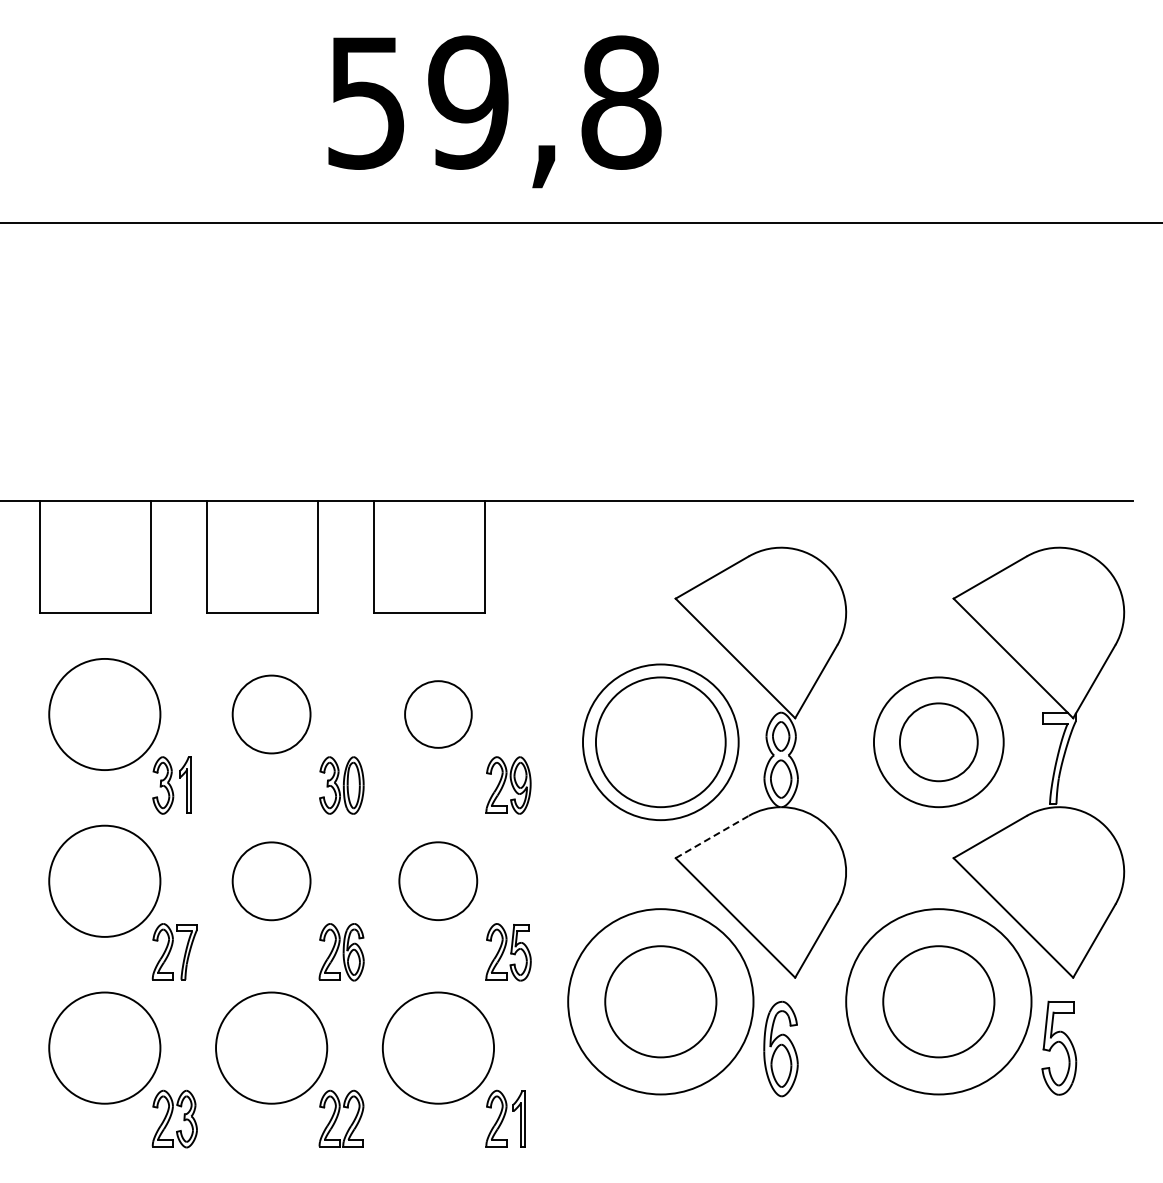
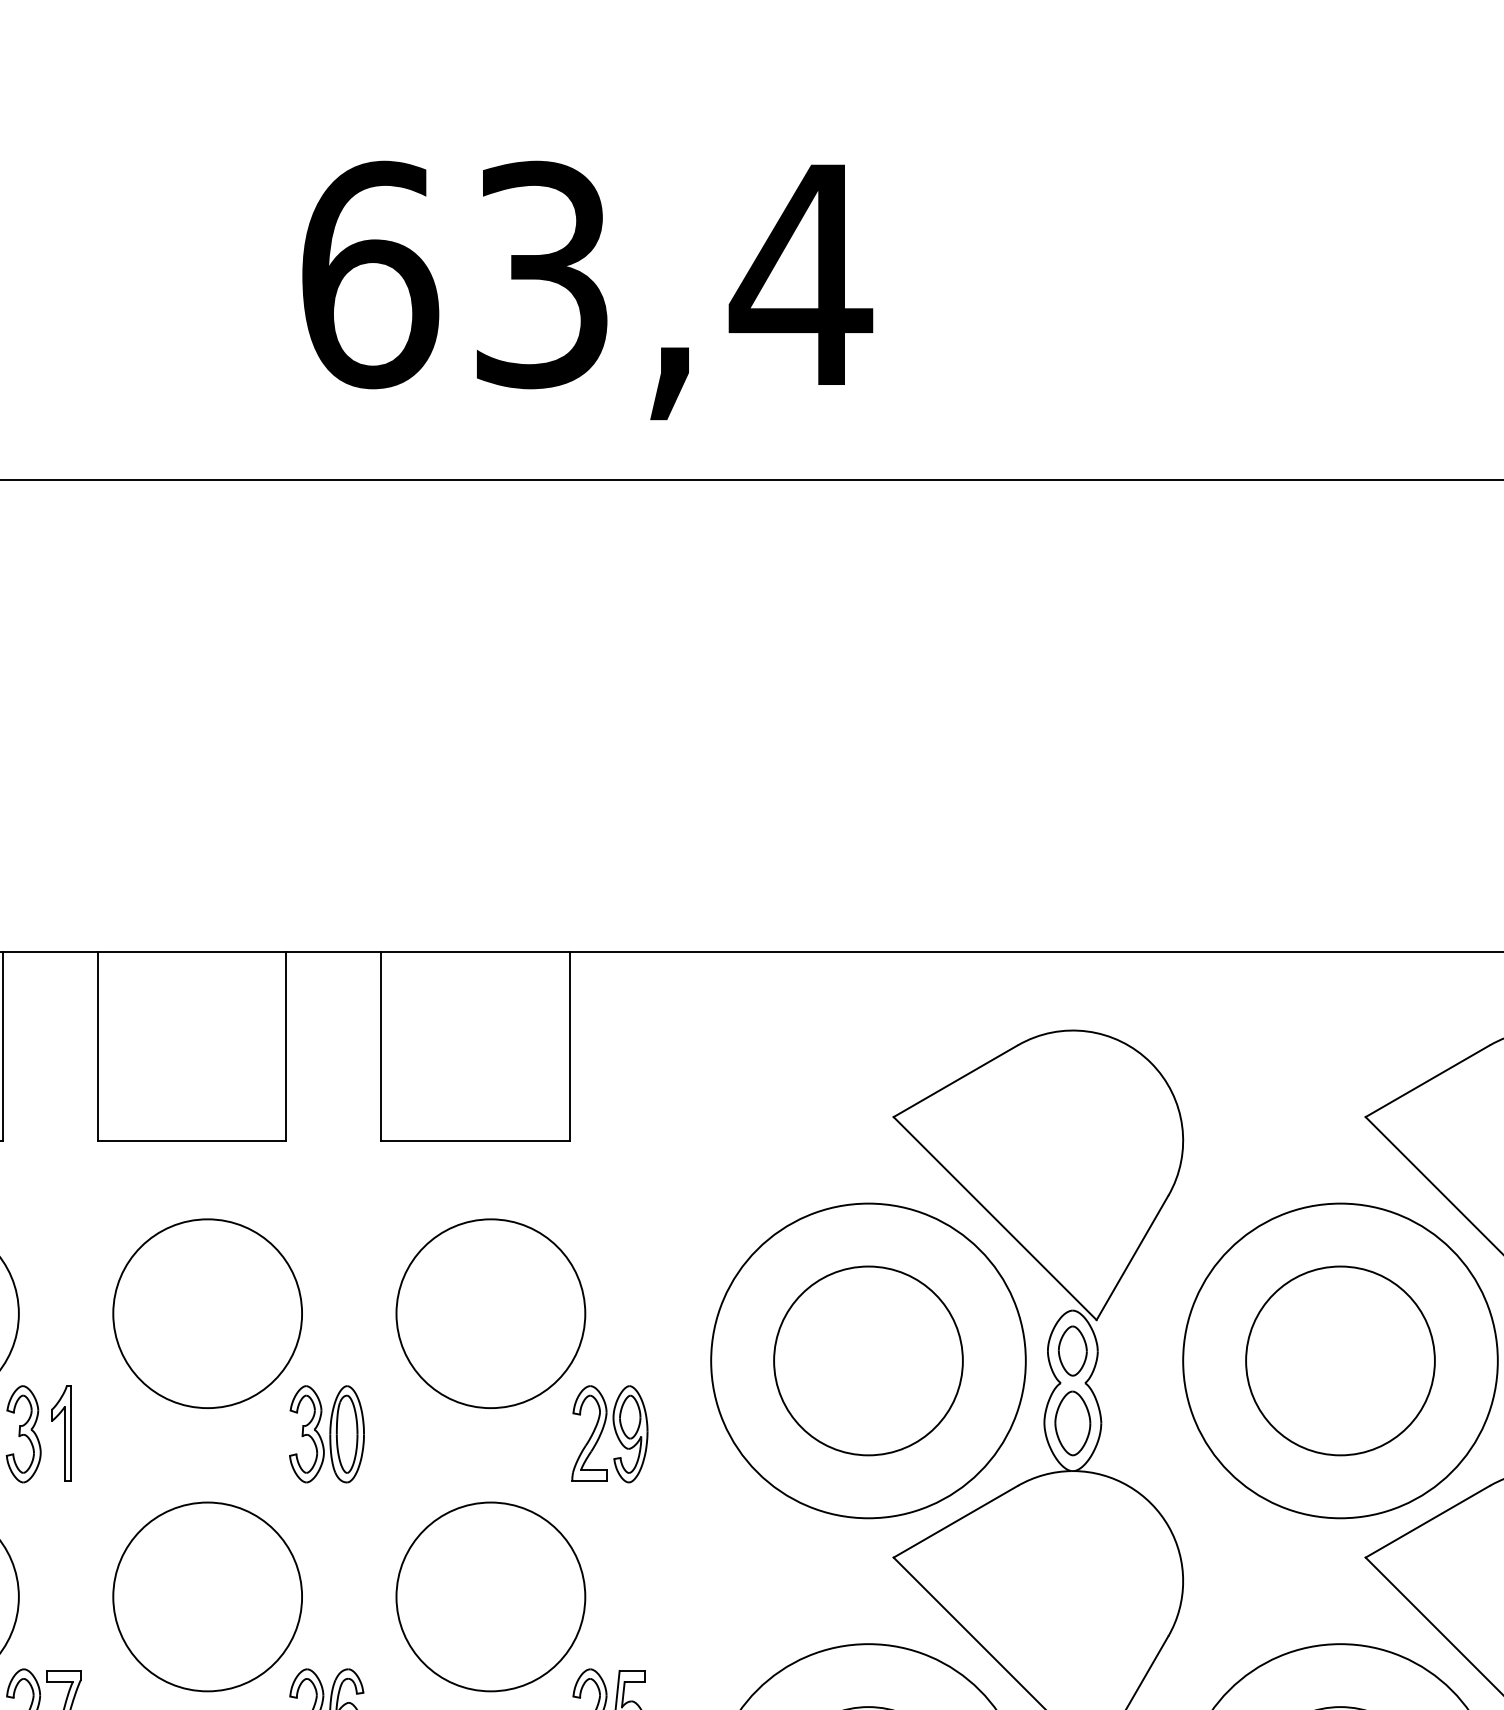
text: (495, 102) -> (587, 274), 59,8 -> 63,4
circle: (271, 714) -> (207, 1313), size x1.43
circle: (438, 714) -> (491, 1313), size x1.67
circle: (660, 741) -> (867, 1359), size x0.71
circle: (660, 741) -> (867, 1359), size x1.43
circle: (938, 741) -> (1339, 1359), size x1.43
circle: (938, 741) -> (1339, 1359), size x1.43
line: (712, 836) -> (956, 1520), dashed -> solid
circle: (271, 880) -> (207, 1595), size x1.43
circle: (437, 880) -> (489, 1595), size x1.43

